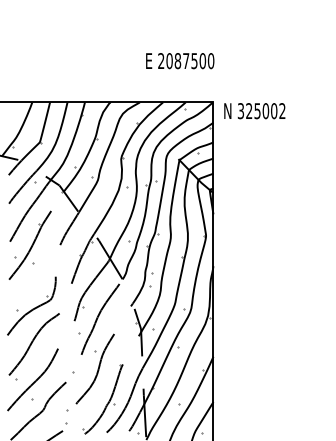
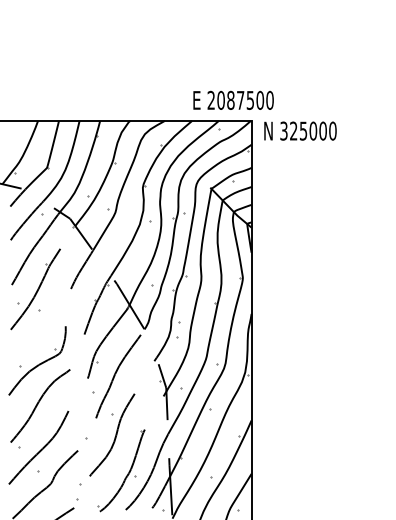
text: (180, 61) -> (233, 100), moved
text: (282, 111) -> (332, 131), 325002 -> 325000

